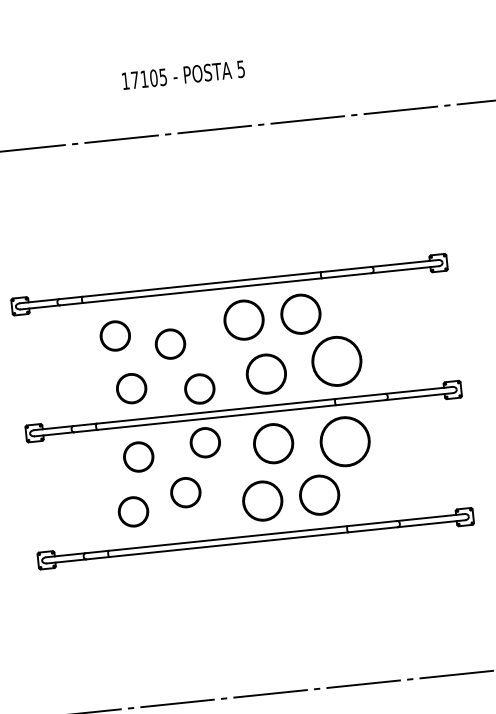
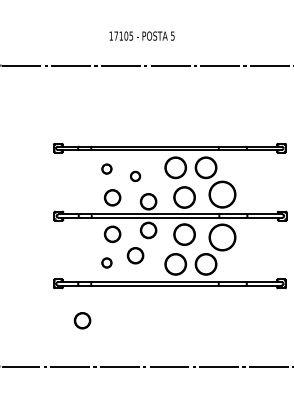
text: (182, 74) -> (141, 35), moved
circle: (114, 334) -> (106, 168), size x0.6
part: (170, 344) -> (135, 176), size x0.6
circle: (132, 510) -> (106, 262), size x0.6
part: (98, 624) -> (82, 320), added

